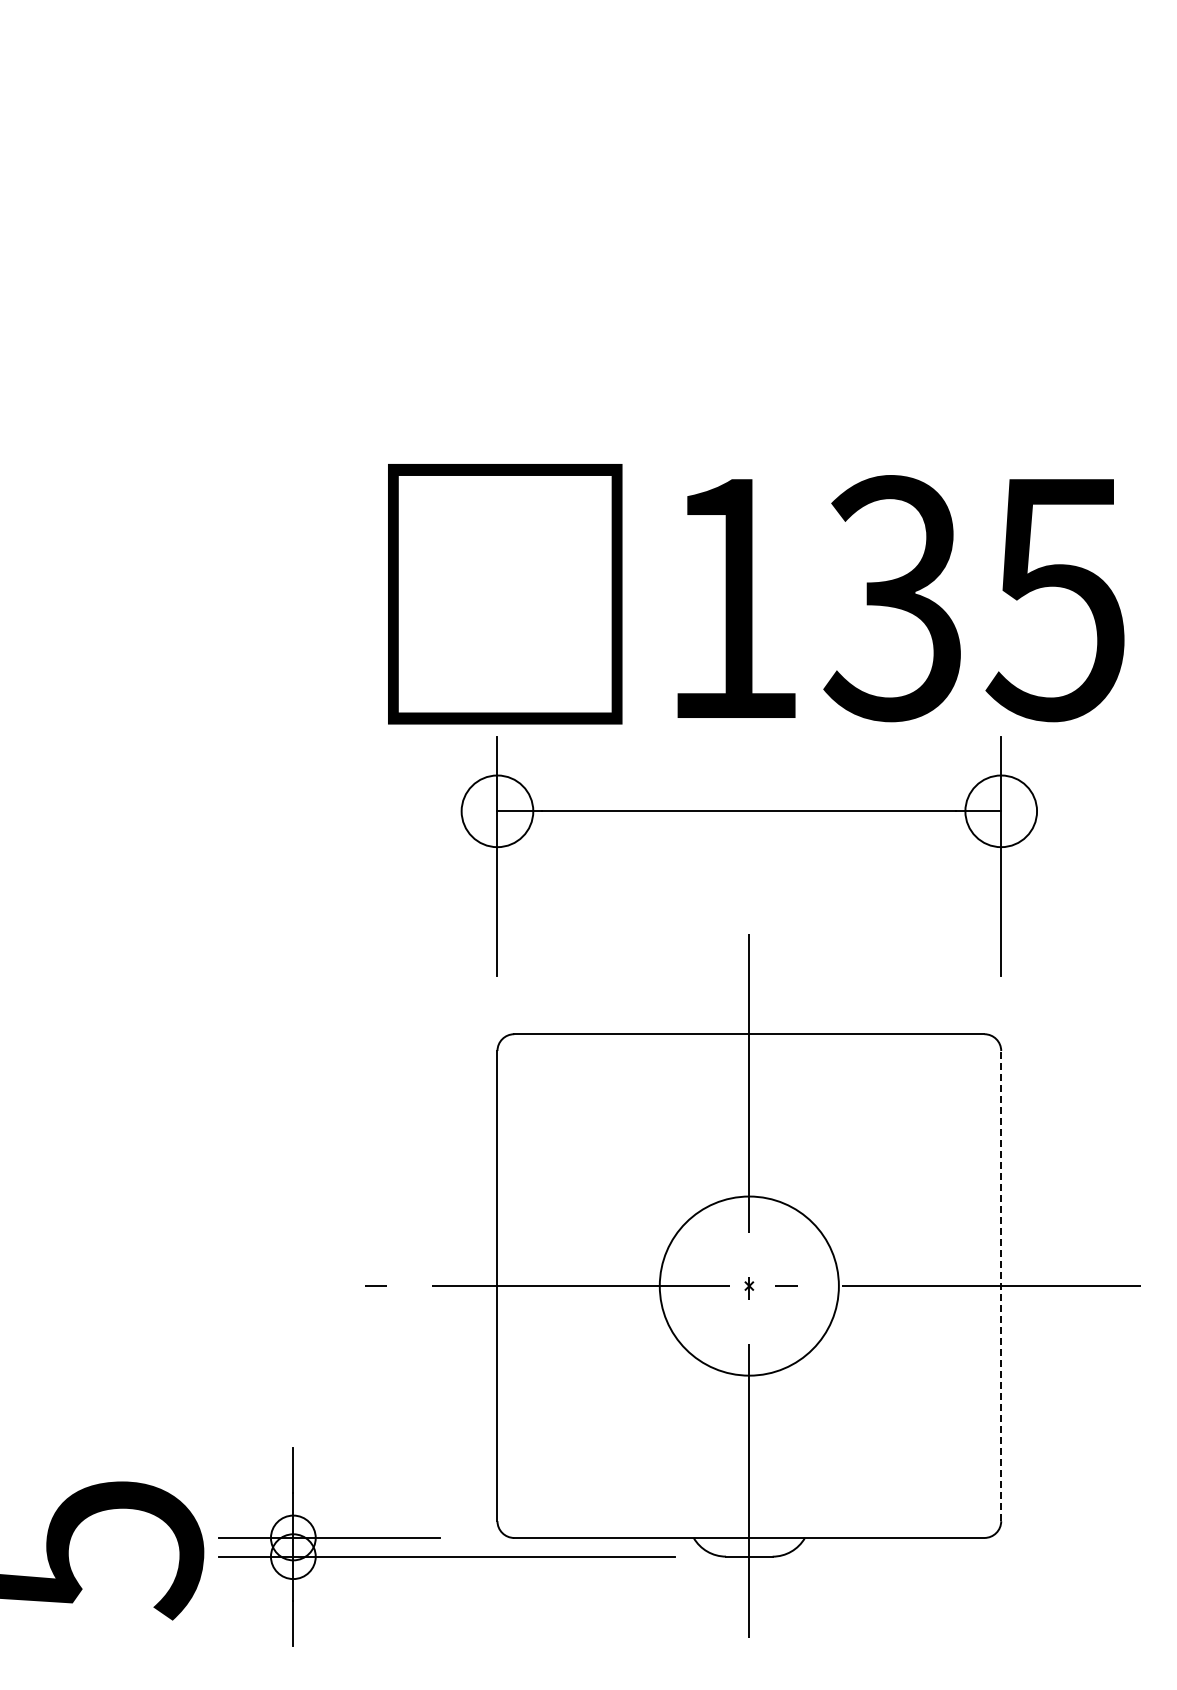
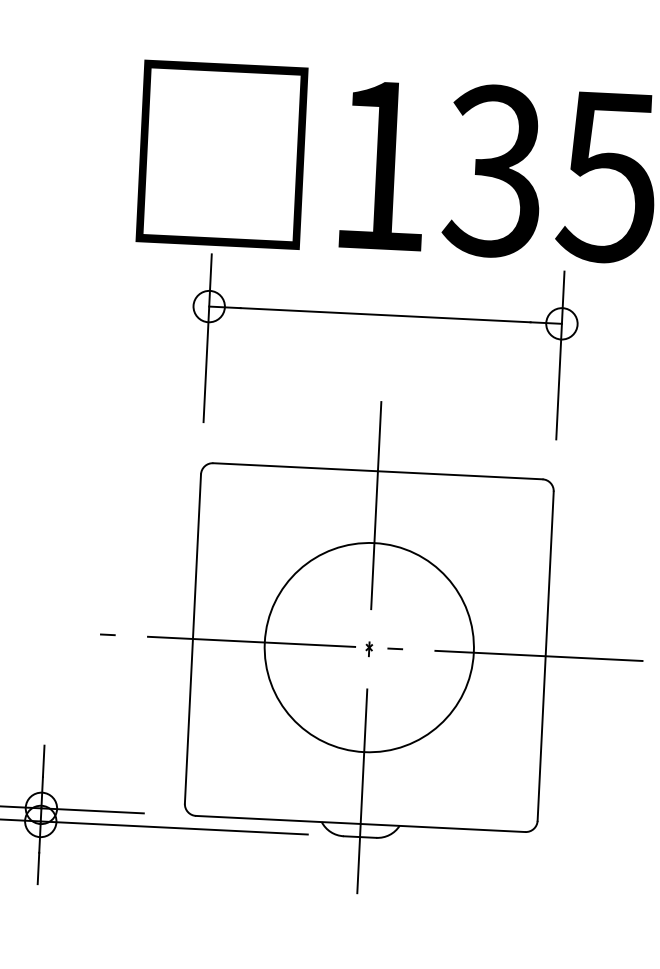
circle: (497, 810) -> (209, 306), size x0.62
circle: (1000, 810) -> (561, 323), size x0.62
circle: (749, 1285) -> (369, 647), size x1.67
line: (1001, 1285) -> (545, 655), dashed -> solid

